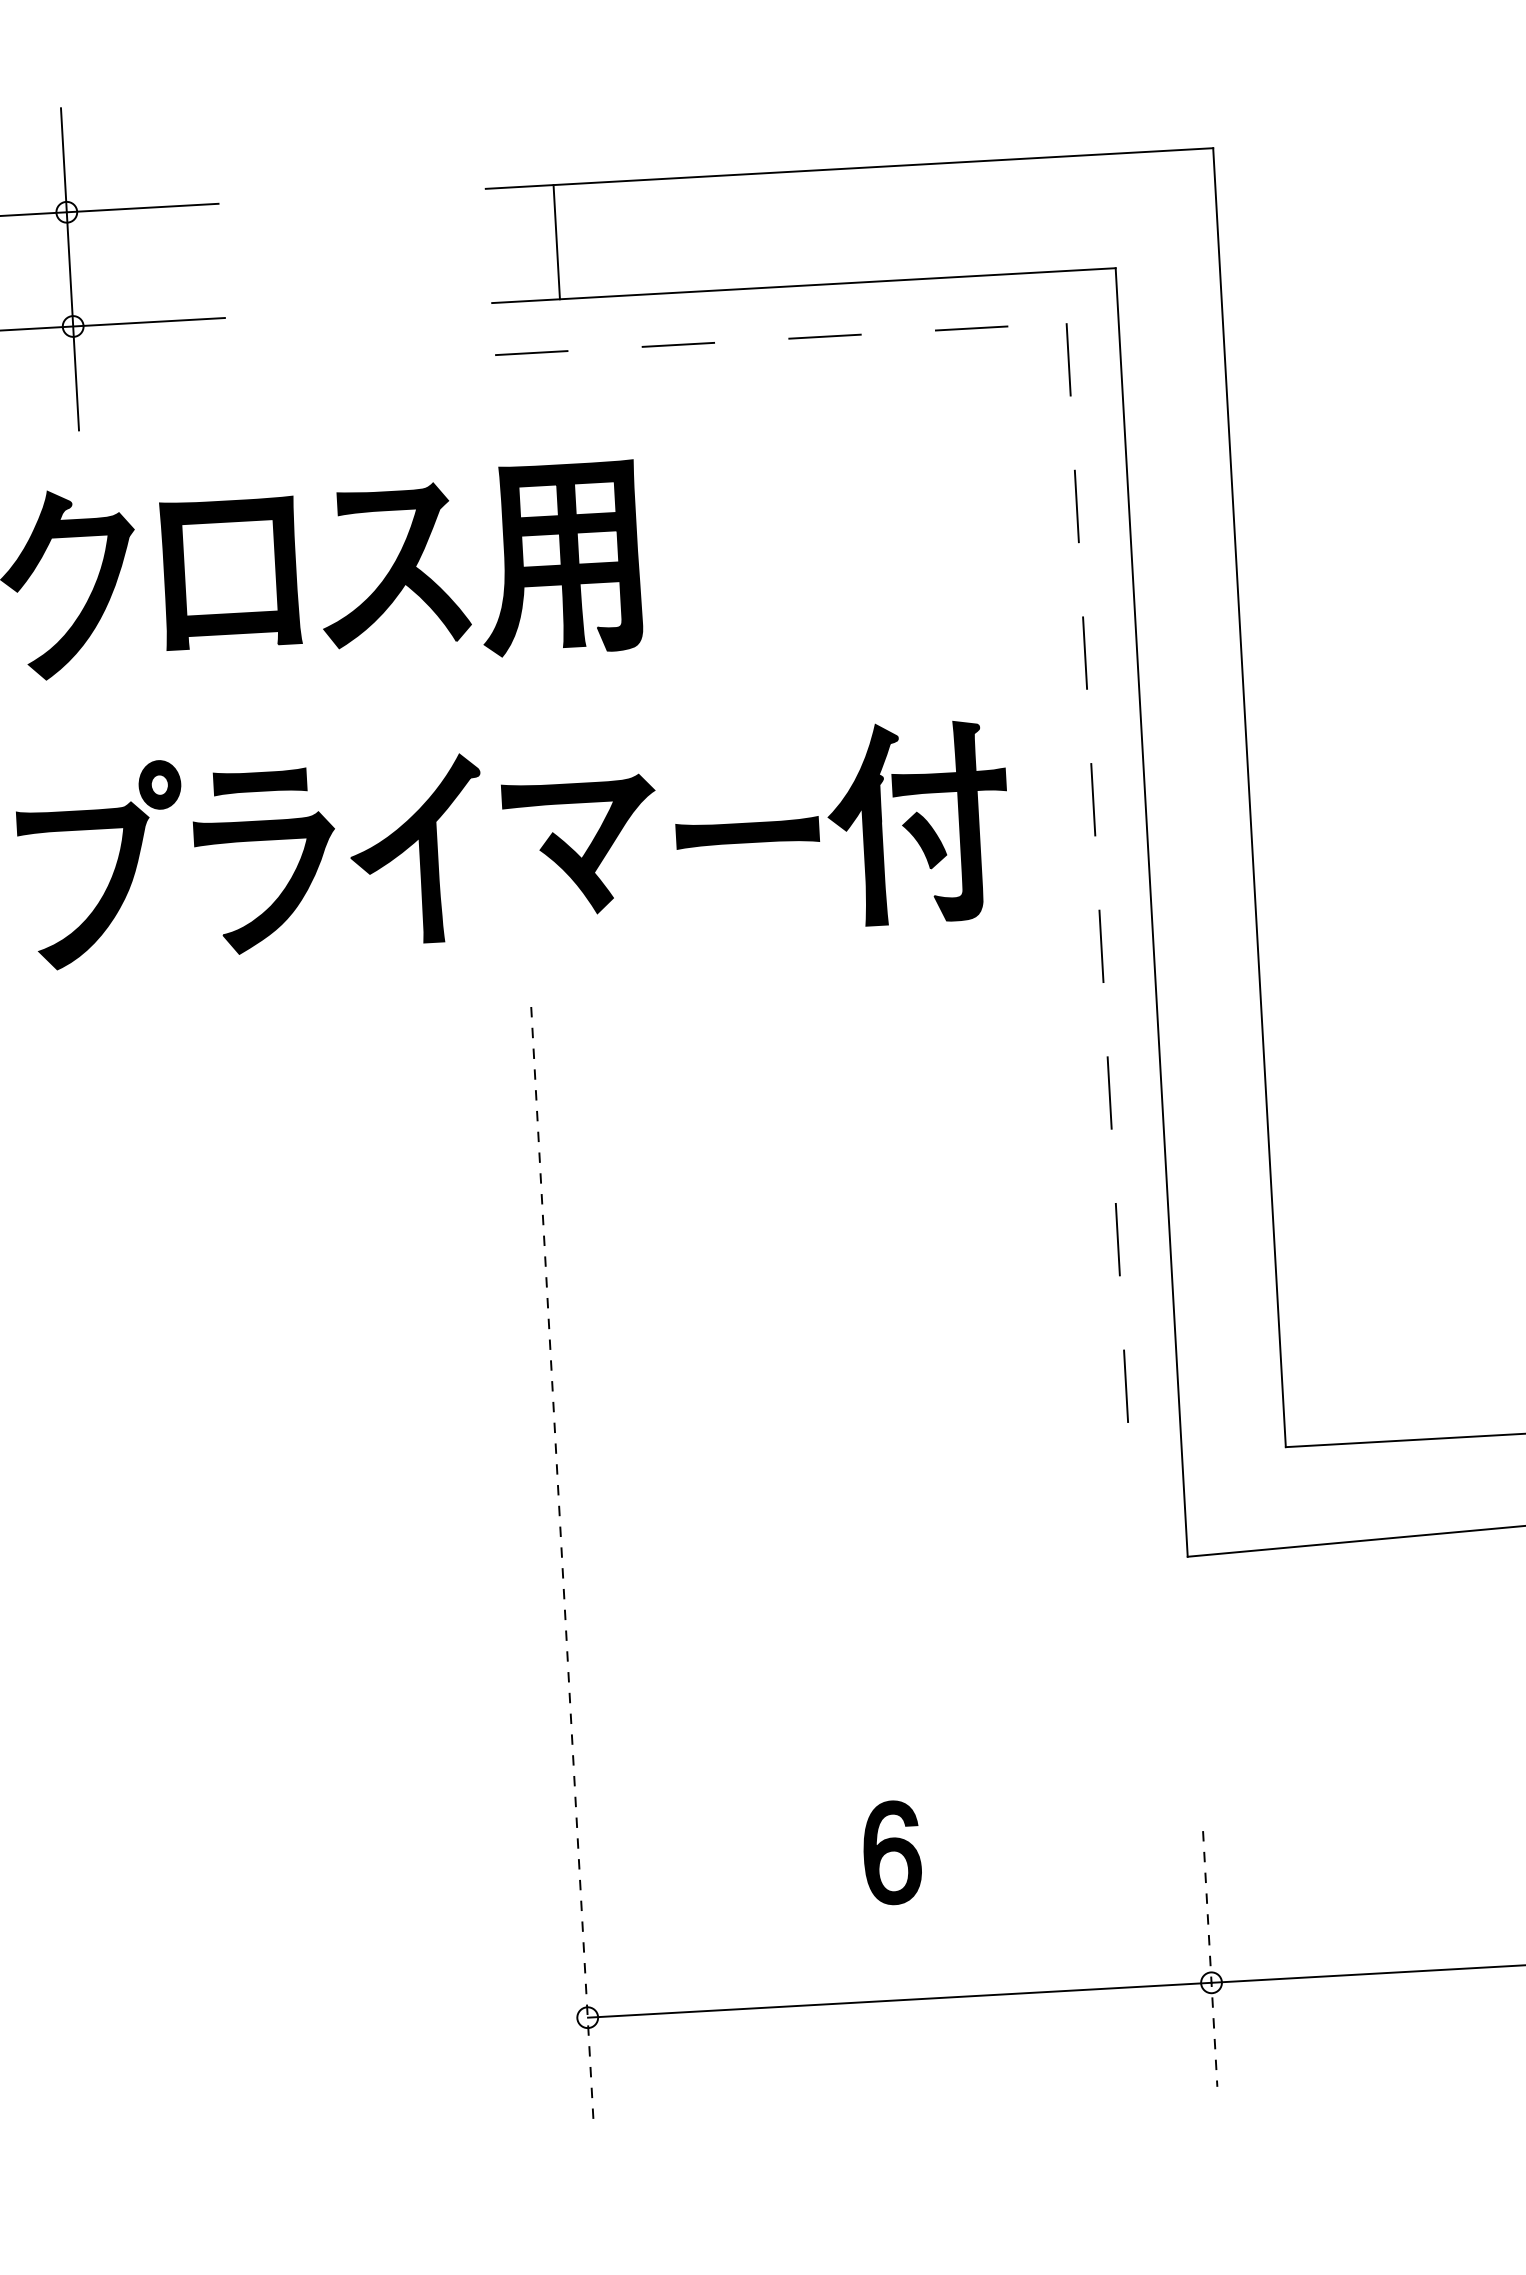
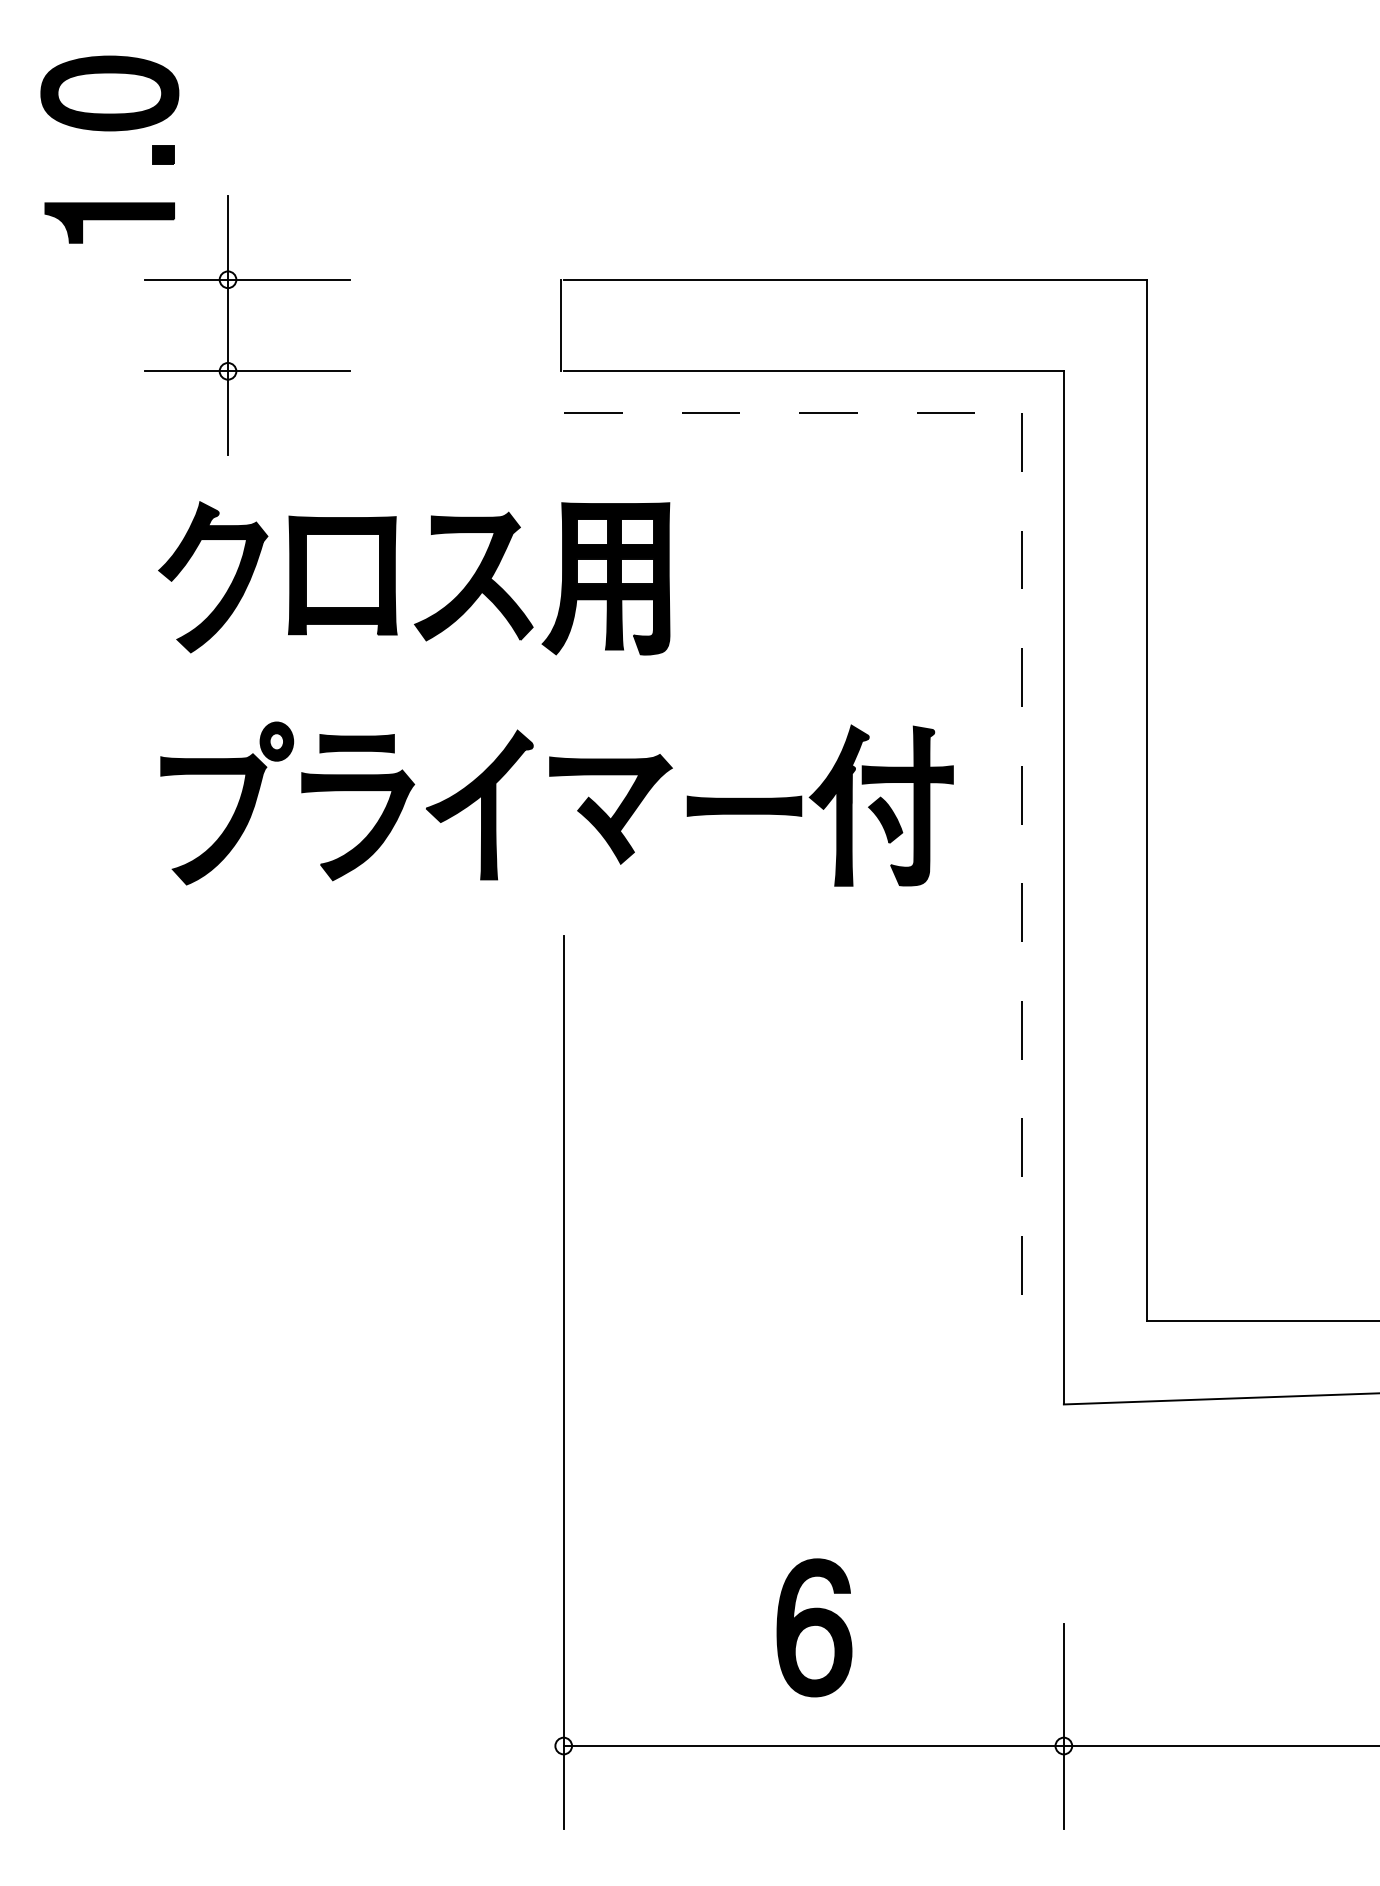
line: (557, 242) -> (561, 325), moved
line: (562, 1564) -> (563, 1382), dashed -> solid
part: (892, 1852) -> (814, 1627), size x1.67
line: (1209, 1958) -> (1063, 1726), dashed -> solid

